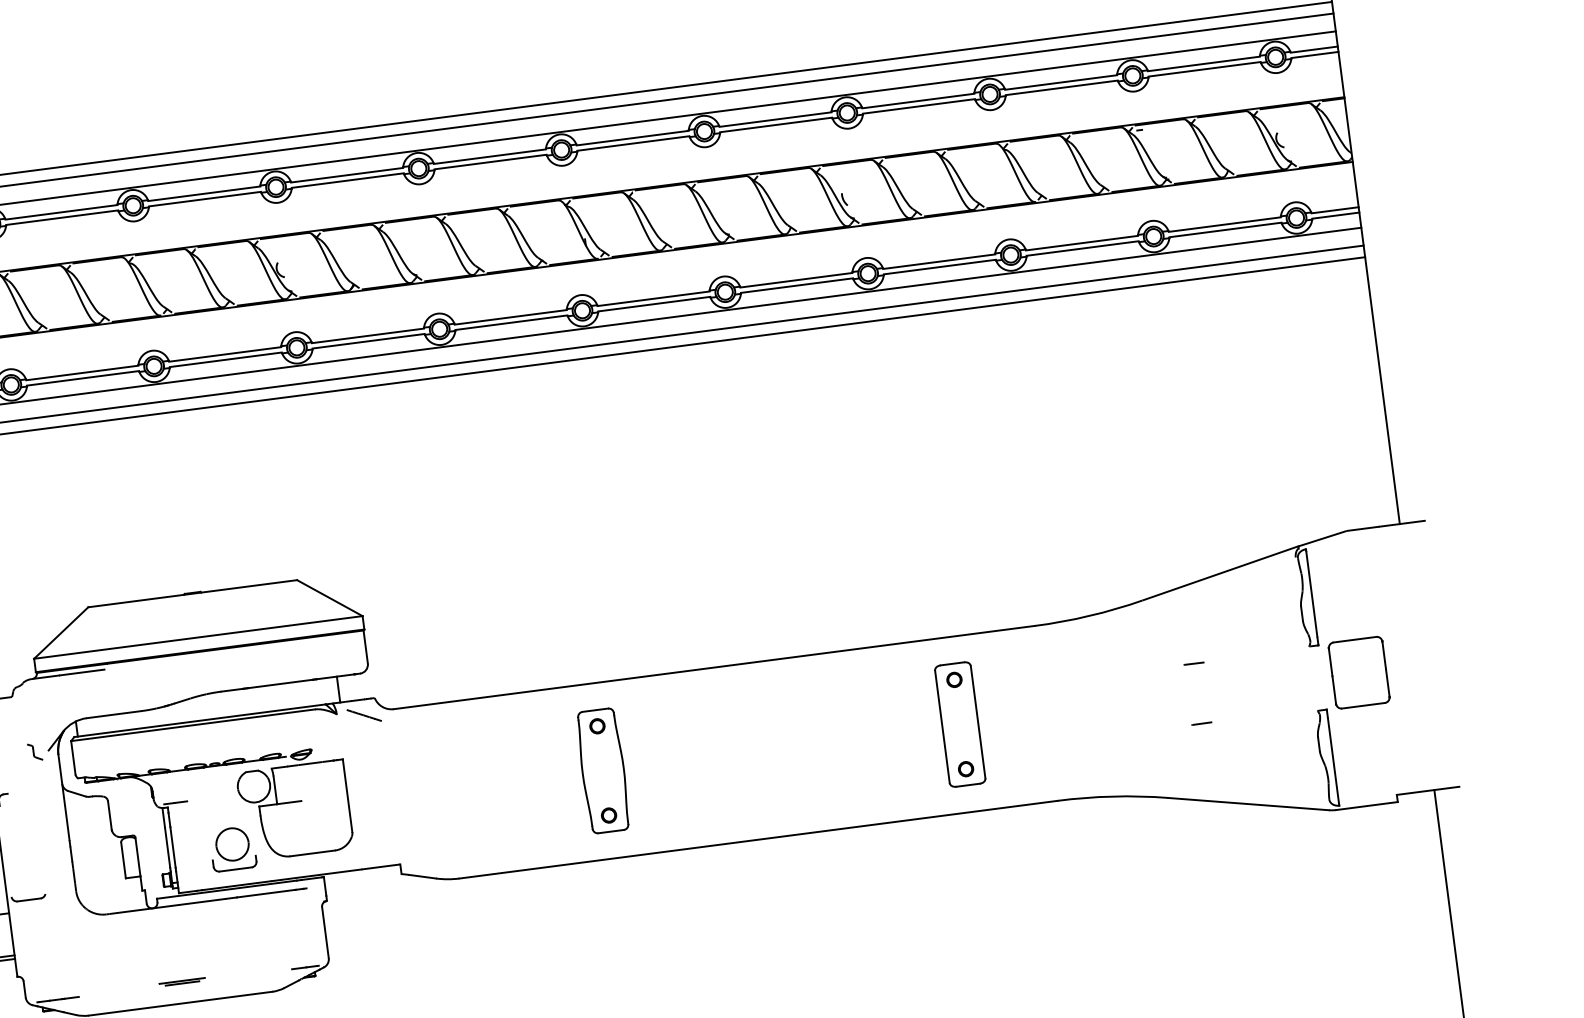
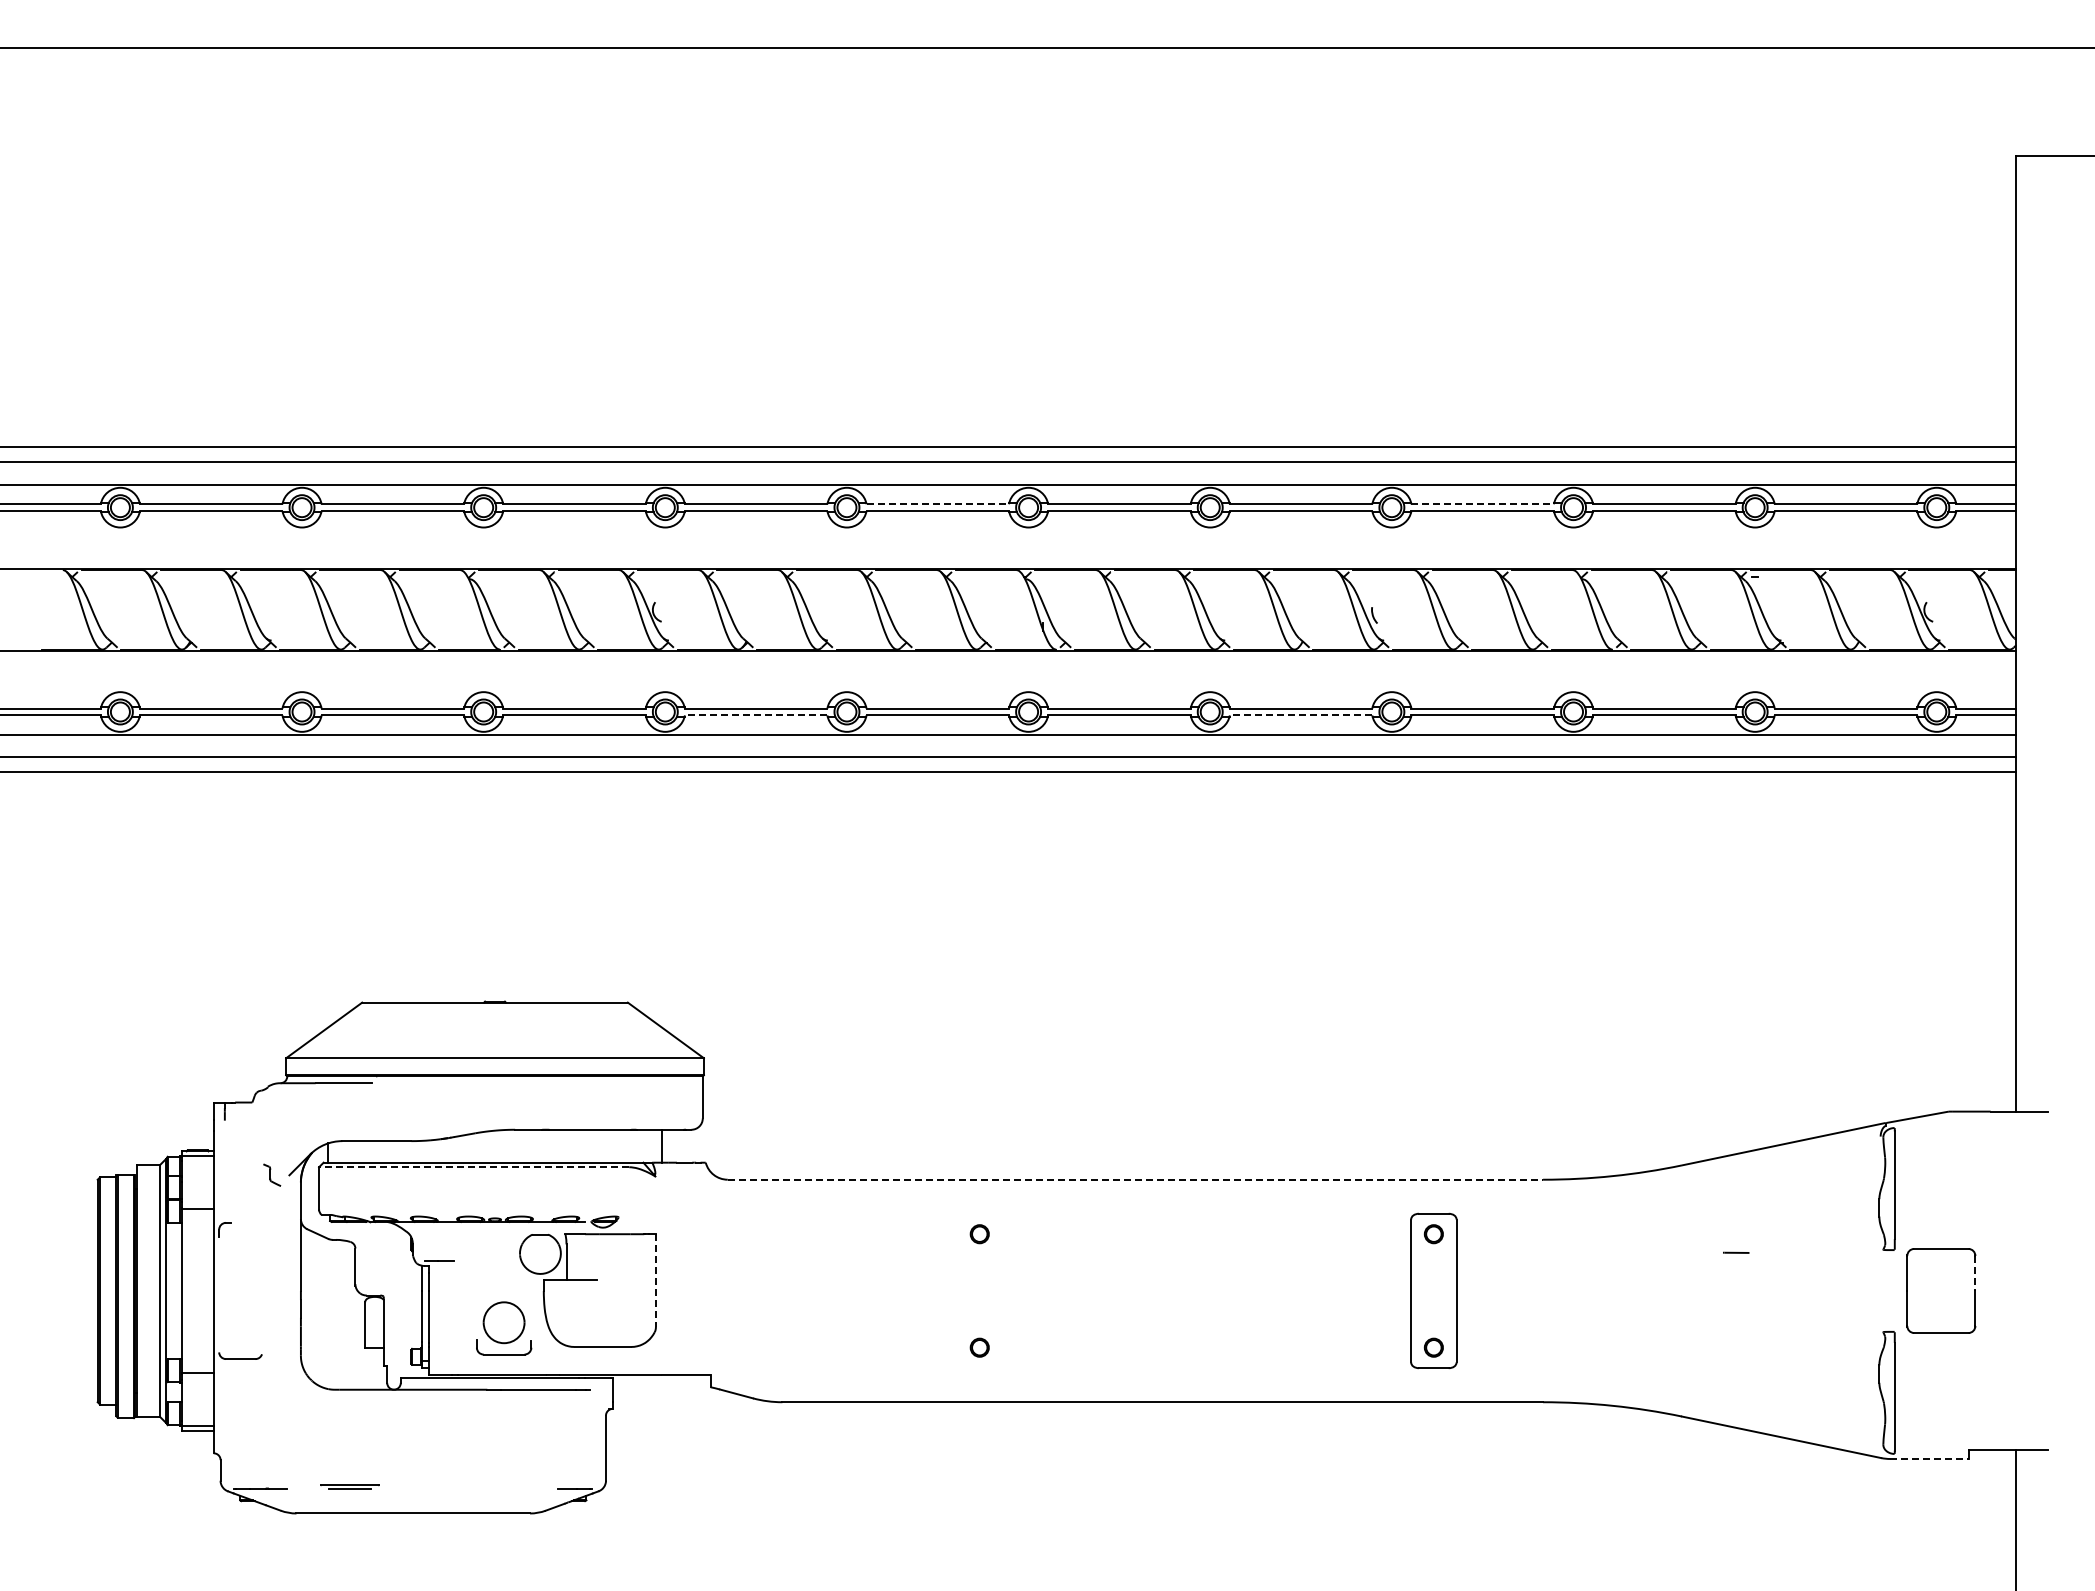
line: (918, 101) -> (1483, 504), solid -> dashed
line: (490, 156) -> (938, 504), solid -> dashed
line: (796, 285) -> (1300, 715), solid -> dashed
line: (368, 341) -> (755, 715), solid -> dashed
line: (1384, 656) -> (1975, 1274), solid -> dashed
line: (714, 667) -> (1135, 1179), solid -> dashed
line: (363, 715) -> (689, 1182), removed
line: (1202, 723) -> (1736, 1329), removed
line: (192, 725) -> (473, 1167), solid -> dashed
part: (602, 770) -> (979, 1290), removed
line: (347, 796) -> (655, 1281), solid -> dashed
line: (1367, 805) -> (1929, 1458), solid -> dashed
part: (181, 981) -> (349, 1486), moved

